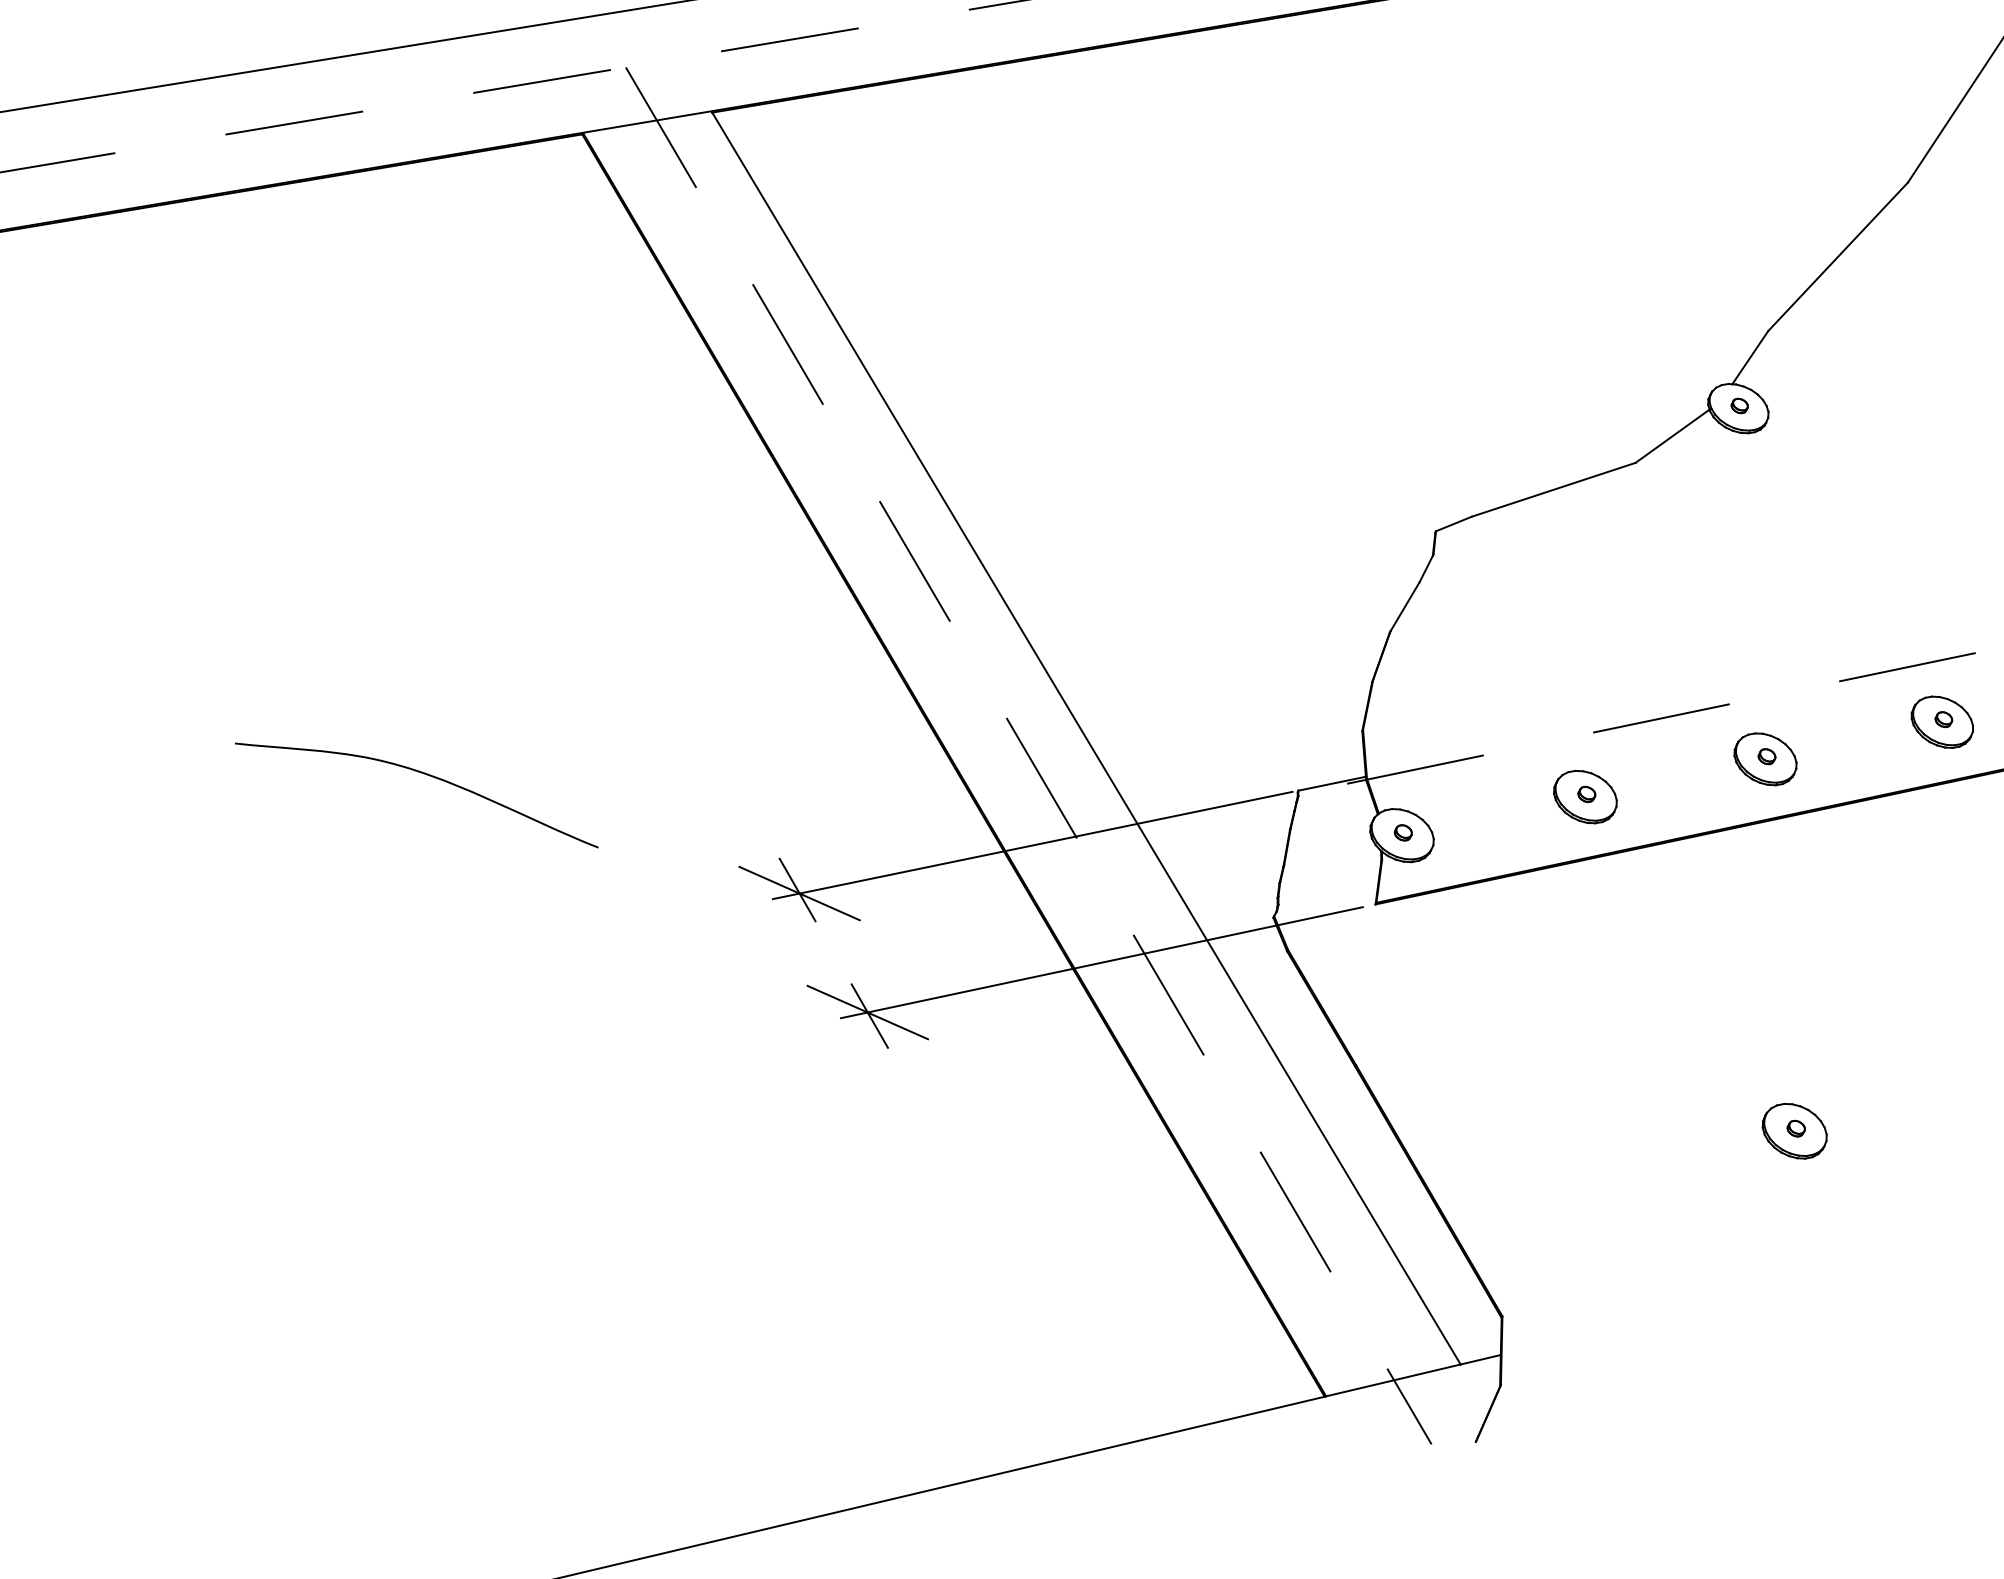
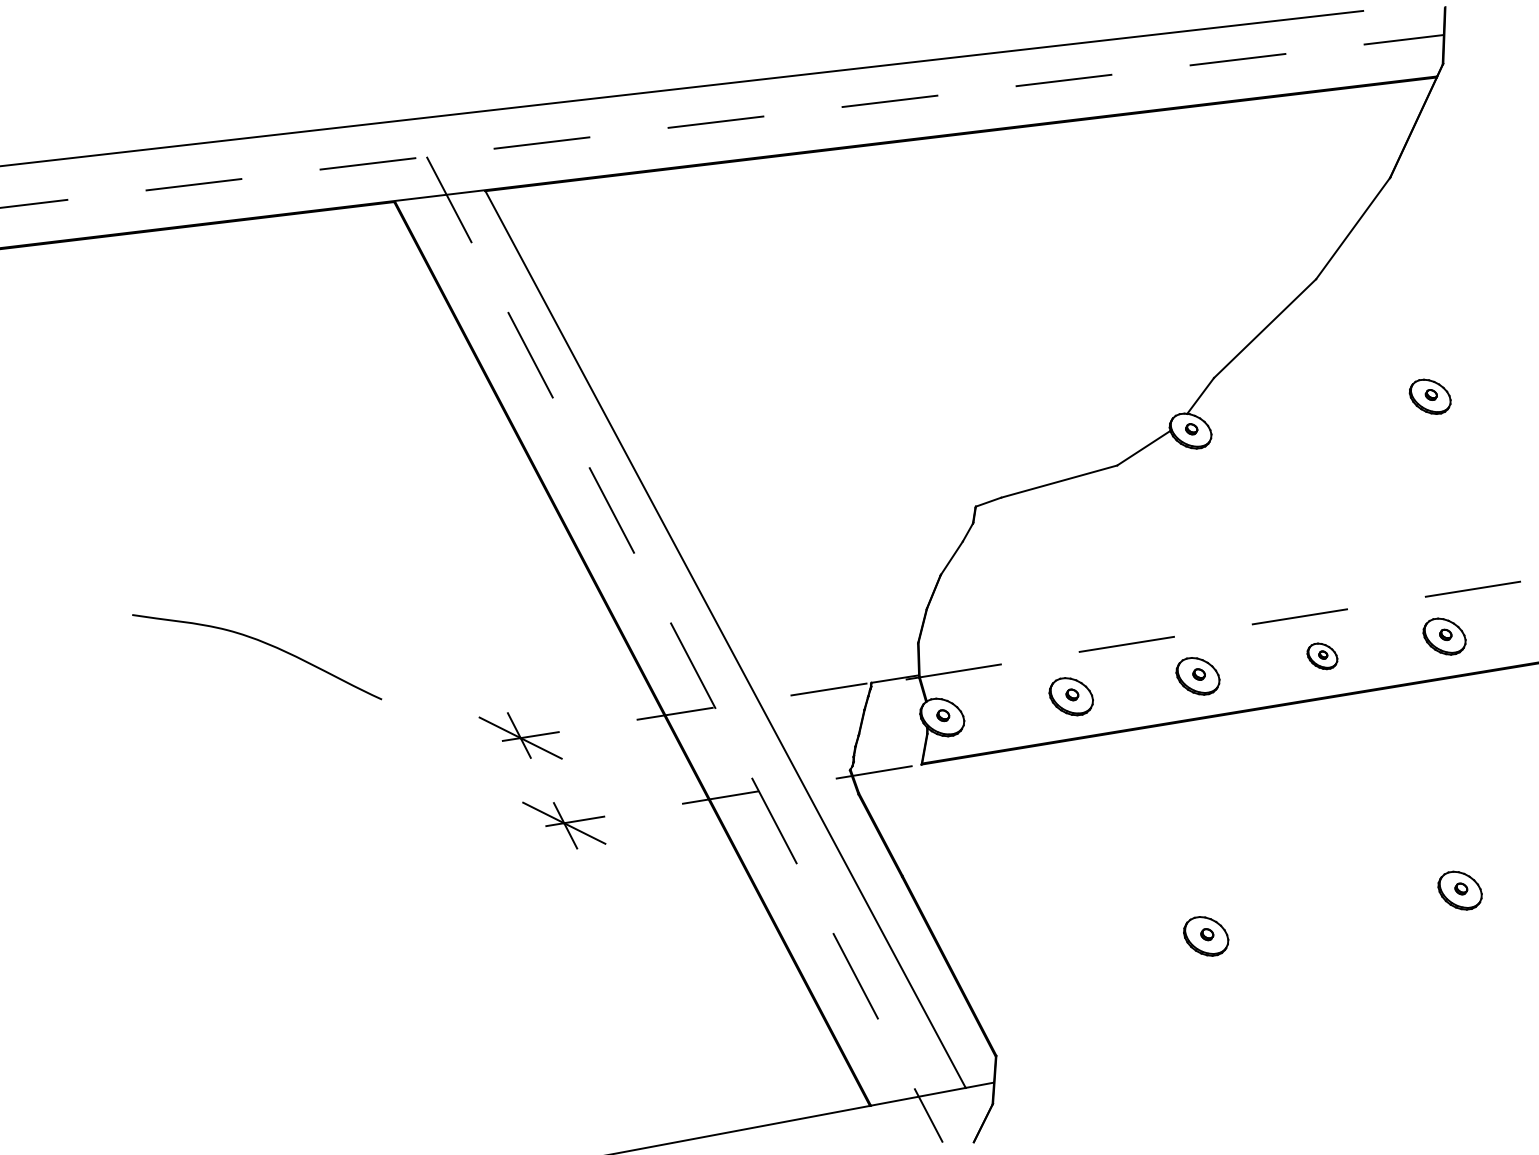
part: (1942, 722) -> (1322, 656), size x0.7
line: (1032, 845) -> (684, 712), solid -> dashed
line: (1101, 963) -> (728, 796), solid -> dashed

